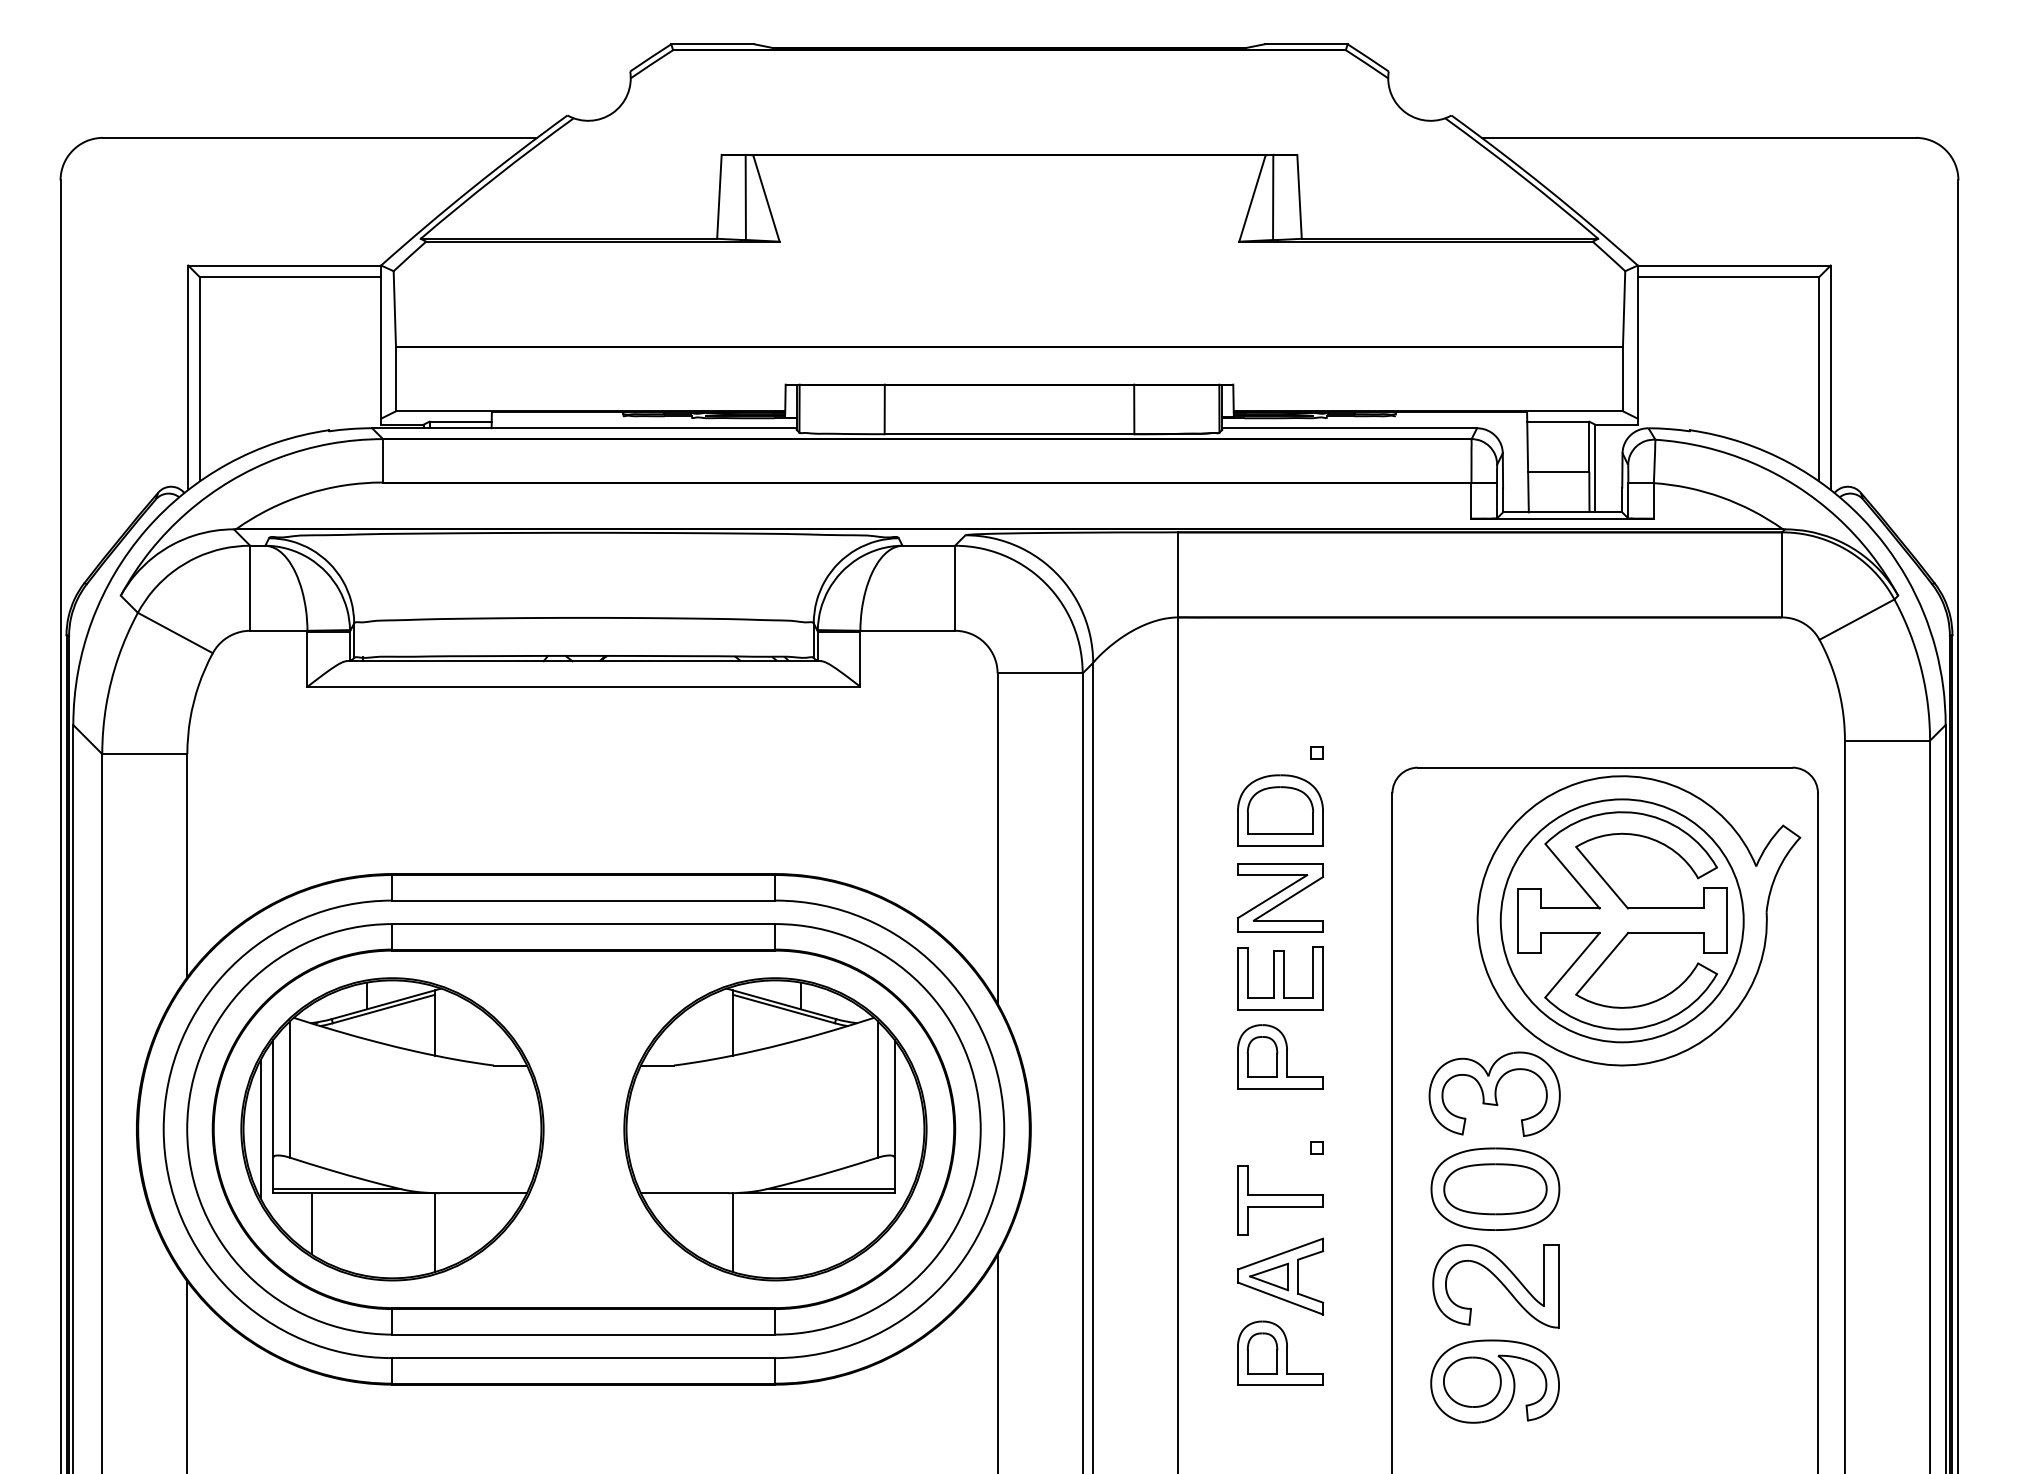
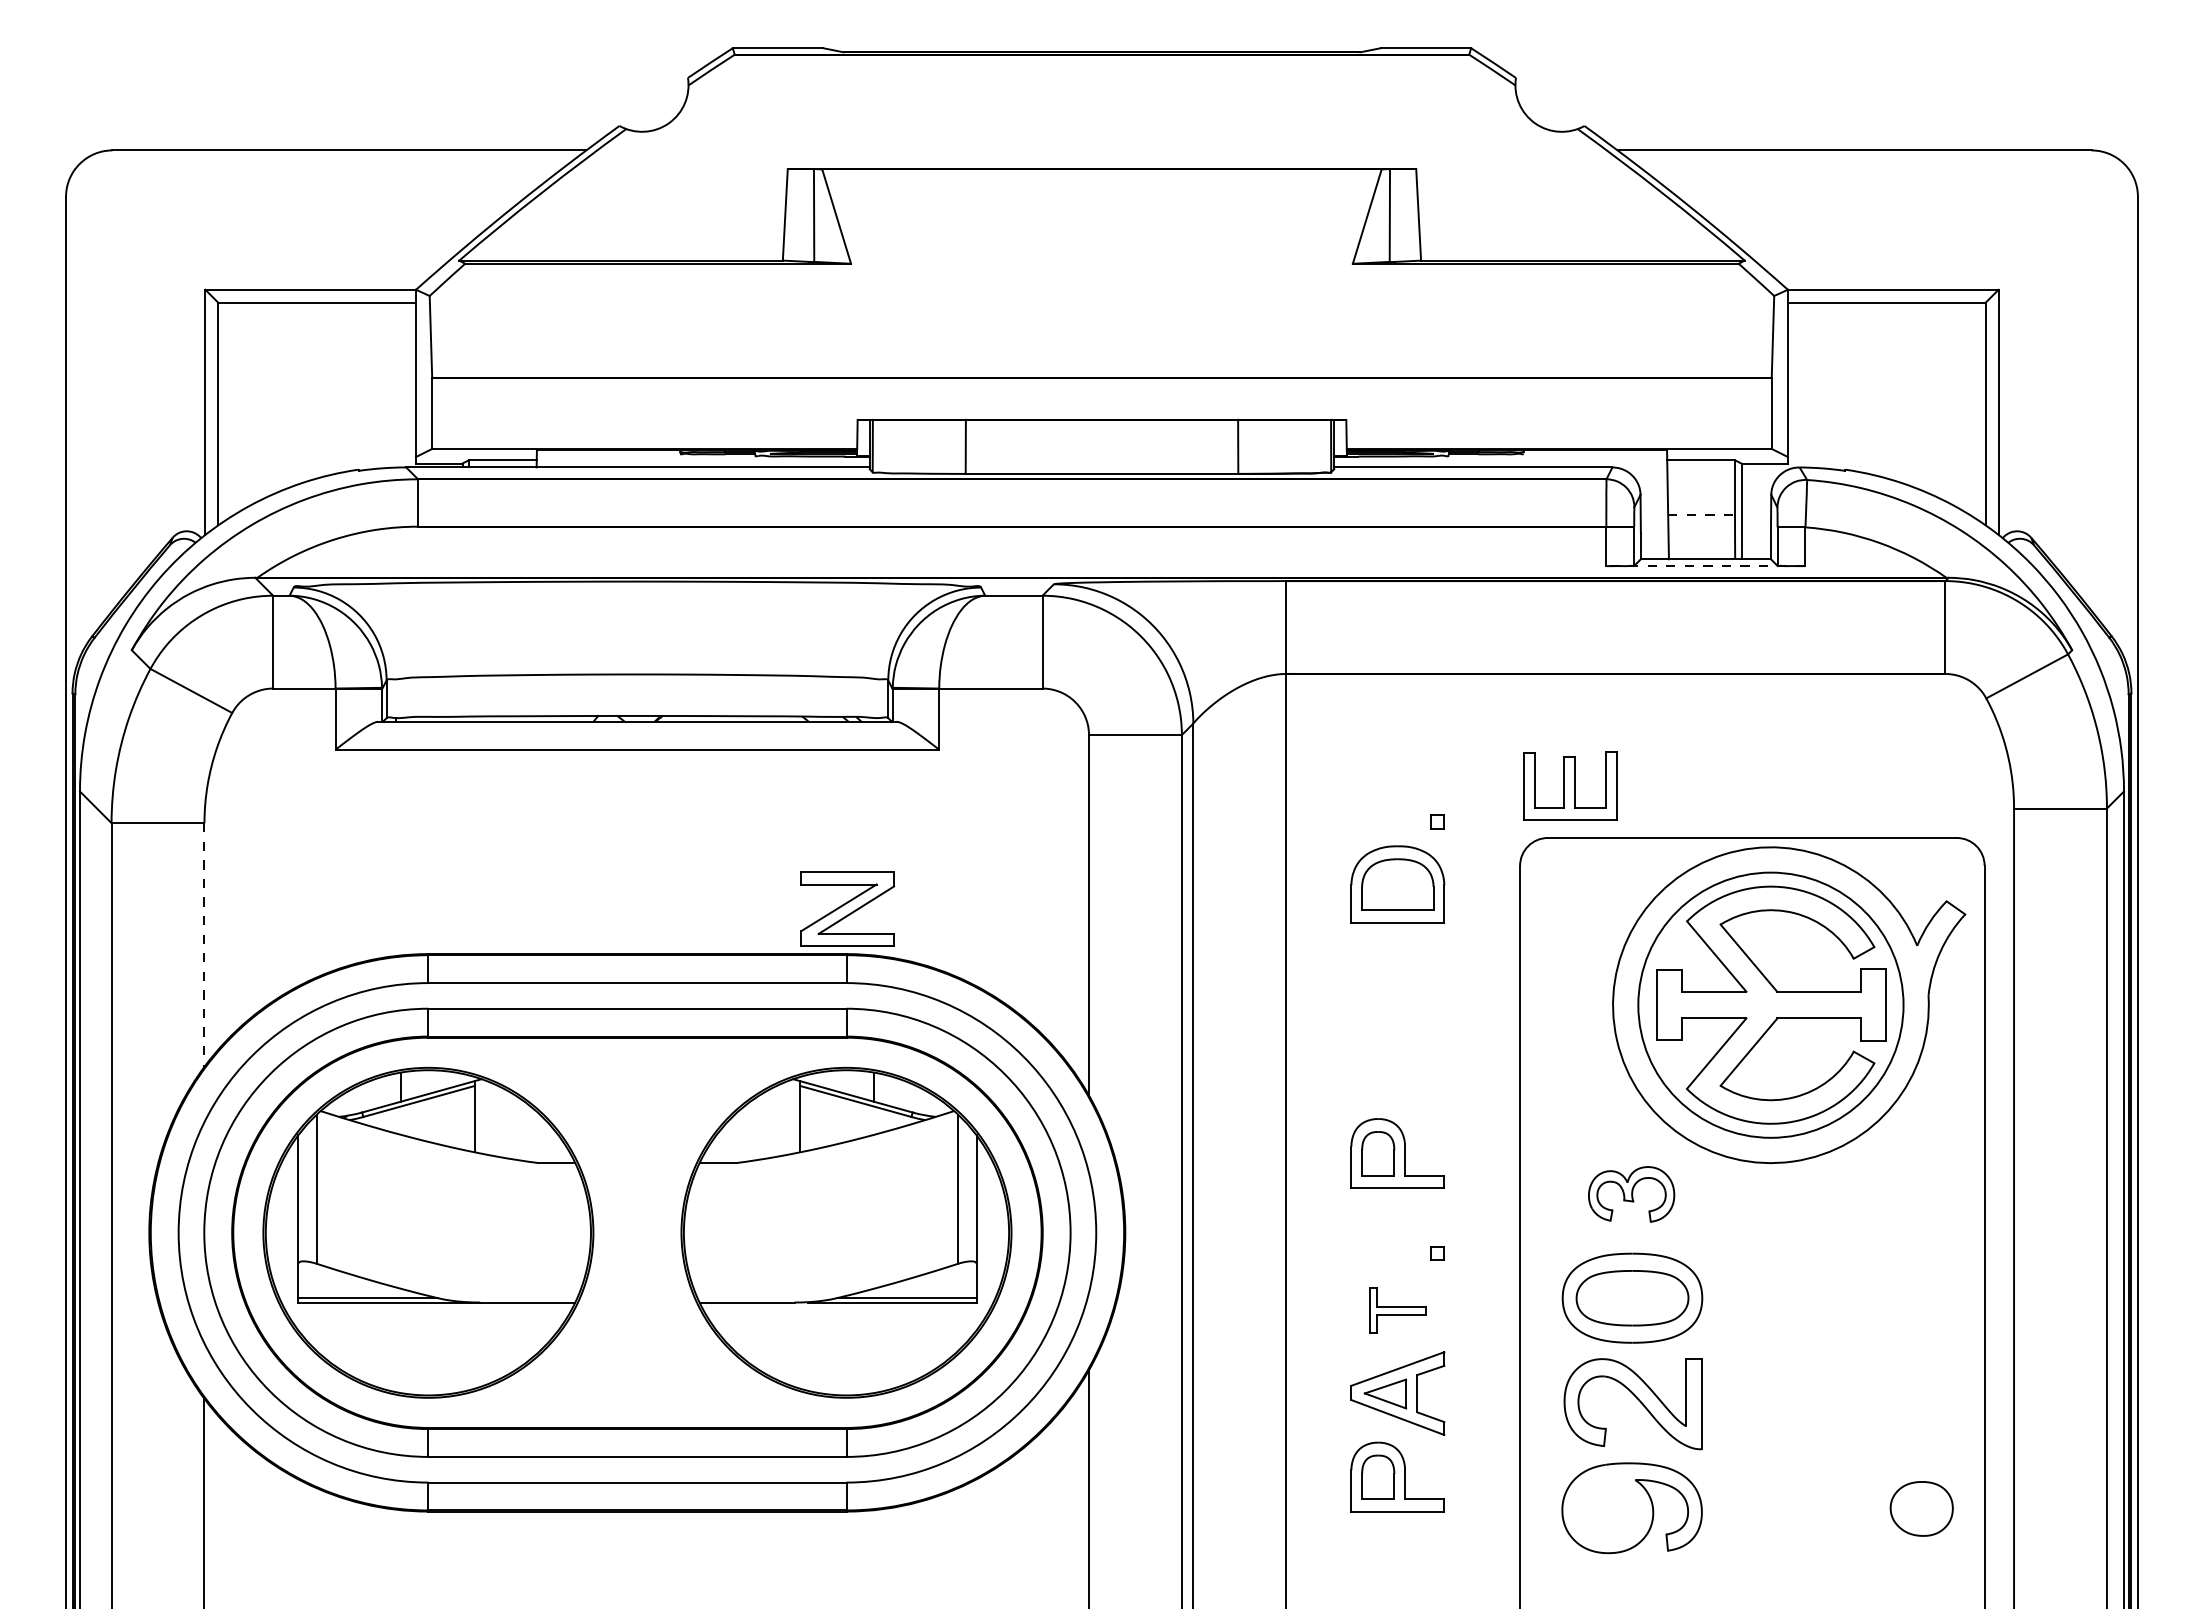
line: (1558, 471) -> (1701, 514), solid -> dashed
line: (1562, 518) -> (1705, 565), solid -> dashed
line: (187, 865) -> (204, 944), solid -> dashed
part: (1280, 897) -> (847, 908), moved
part: (1280, 978) -> (1570, 786), moved
part: (1494, 1093) -> (1631, 1193), size x0.6
line: (260, 1129) -> (284, 1232), removed
part: (1280, 1200) -> (1397, 1310), size x0.6
line: (311, 1223) -> (339, 1335), removed
line: (435, 1232) -> (475, 1345), removed
line: (732, 1232) -> (799, 1345), removed
part: (1472, 1381) -> (1921, 1508), moved

